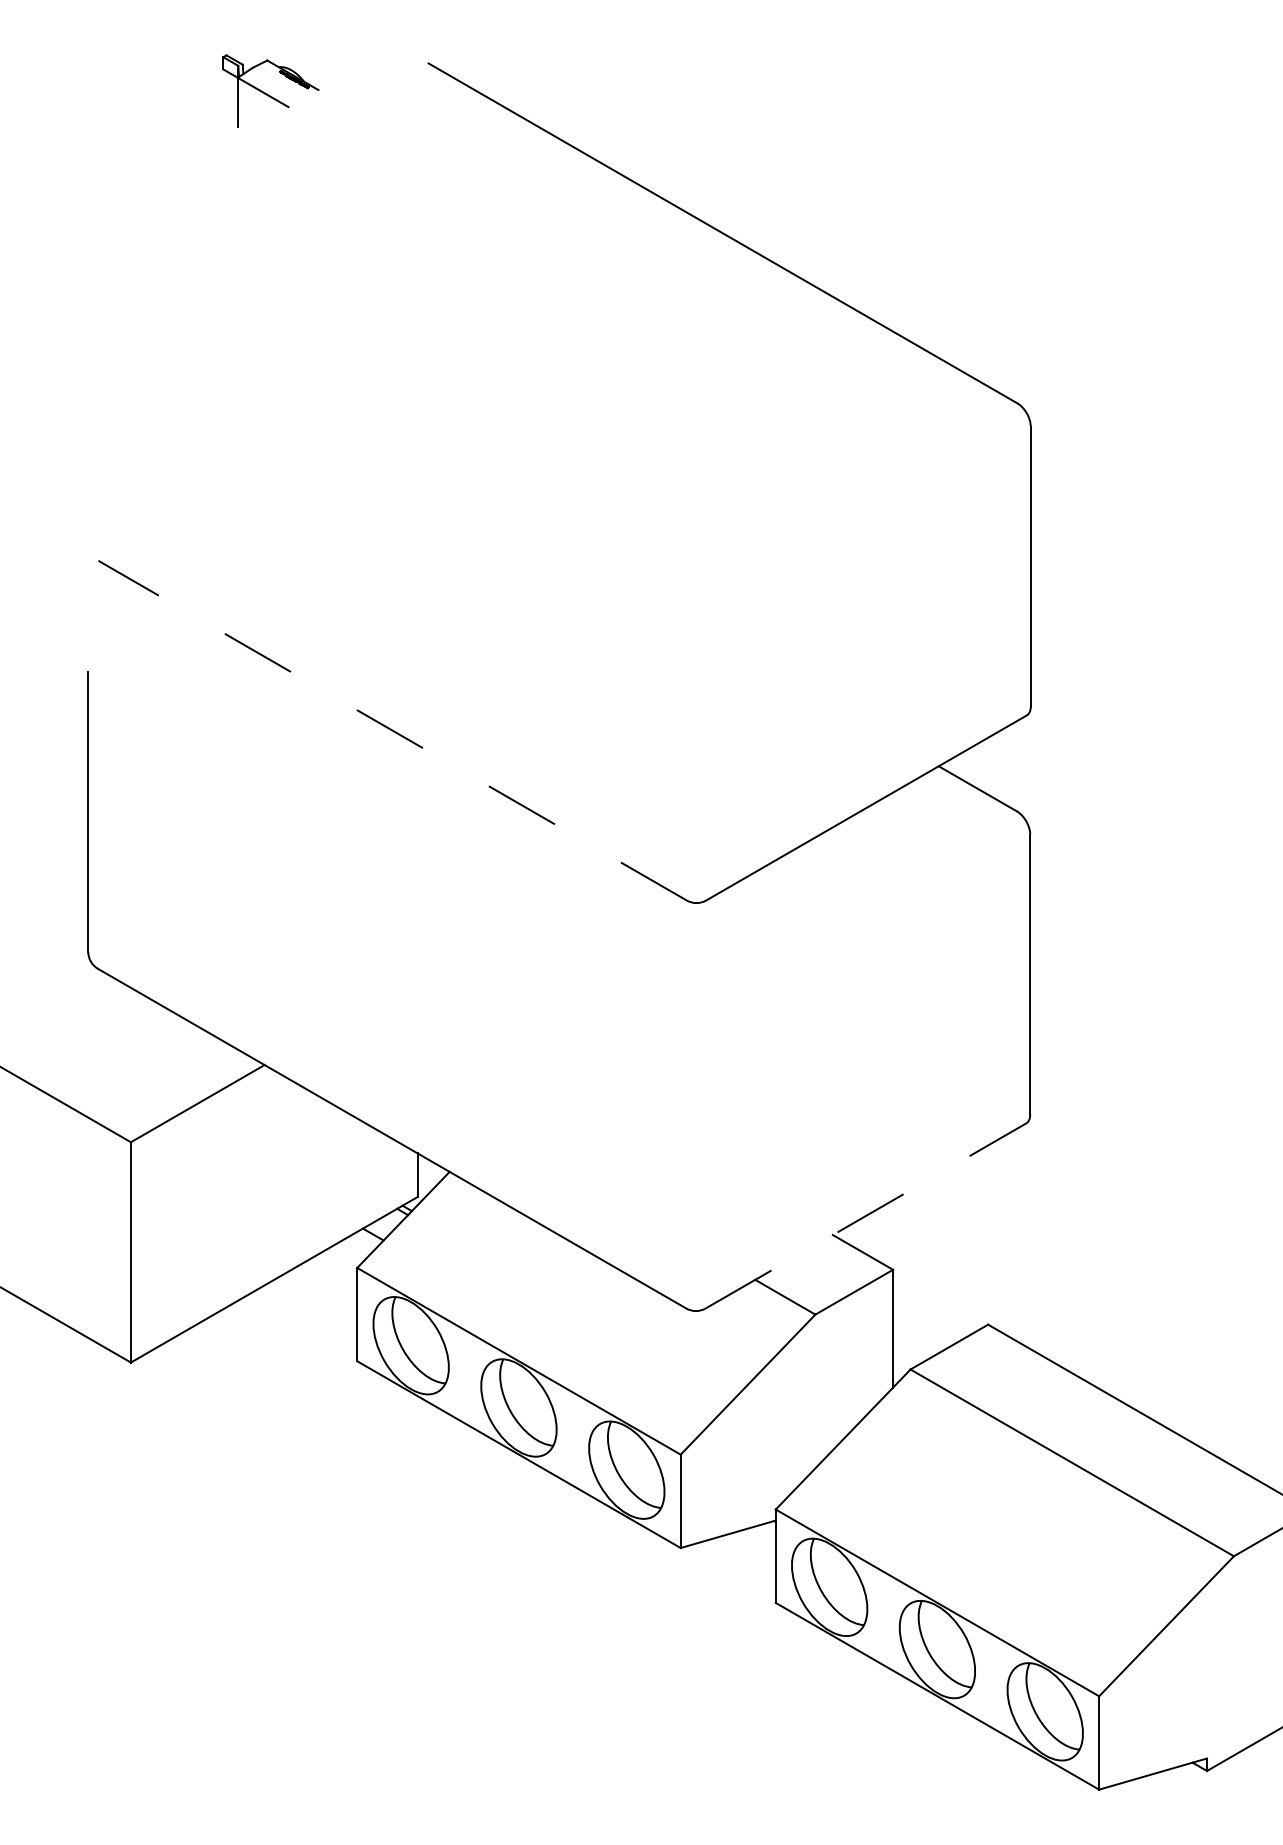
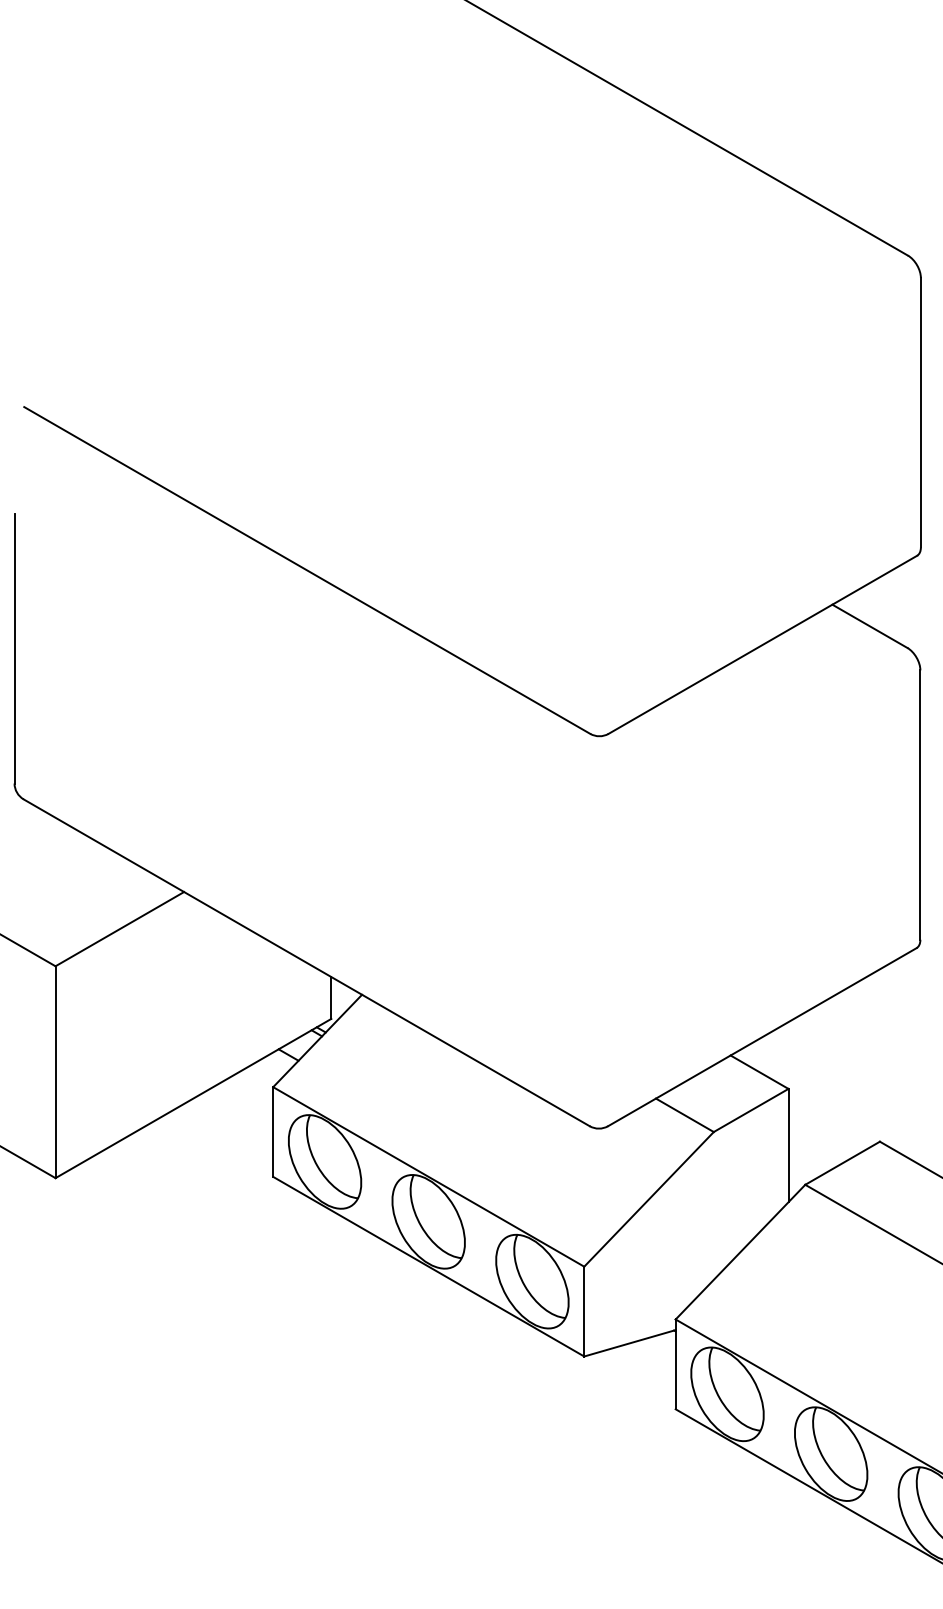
line: (392, 730) -> (307, 570), dashed -> solid
line: (866, 1215) -> (762, 1036), dashed -> solid

